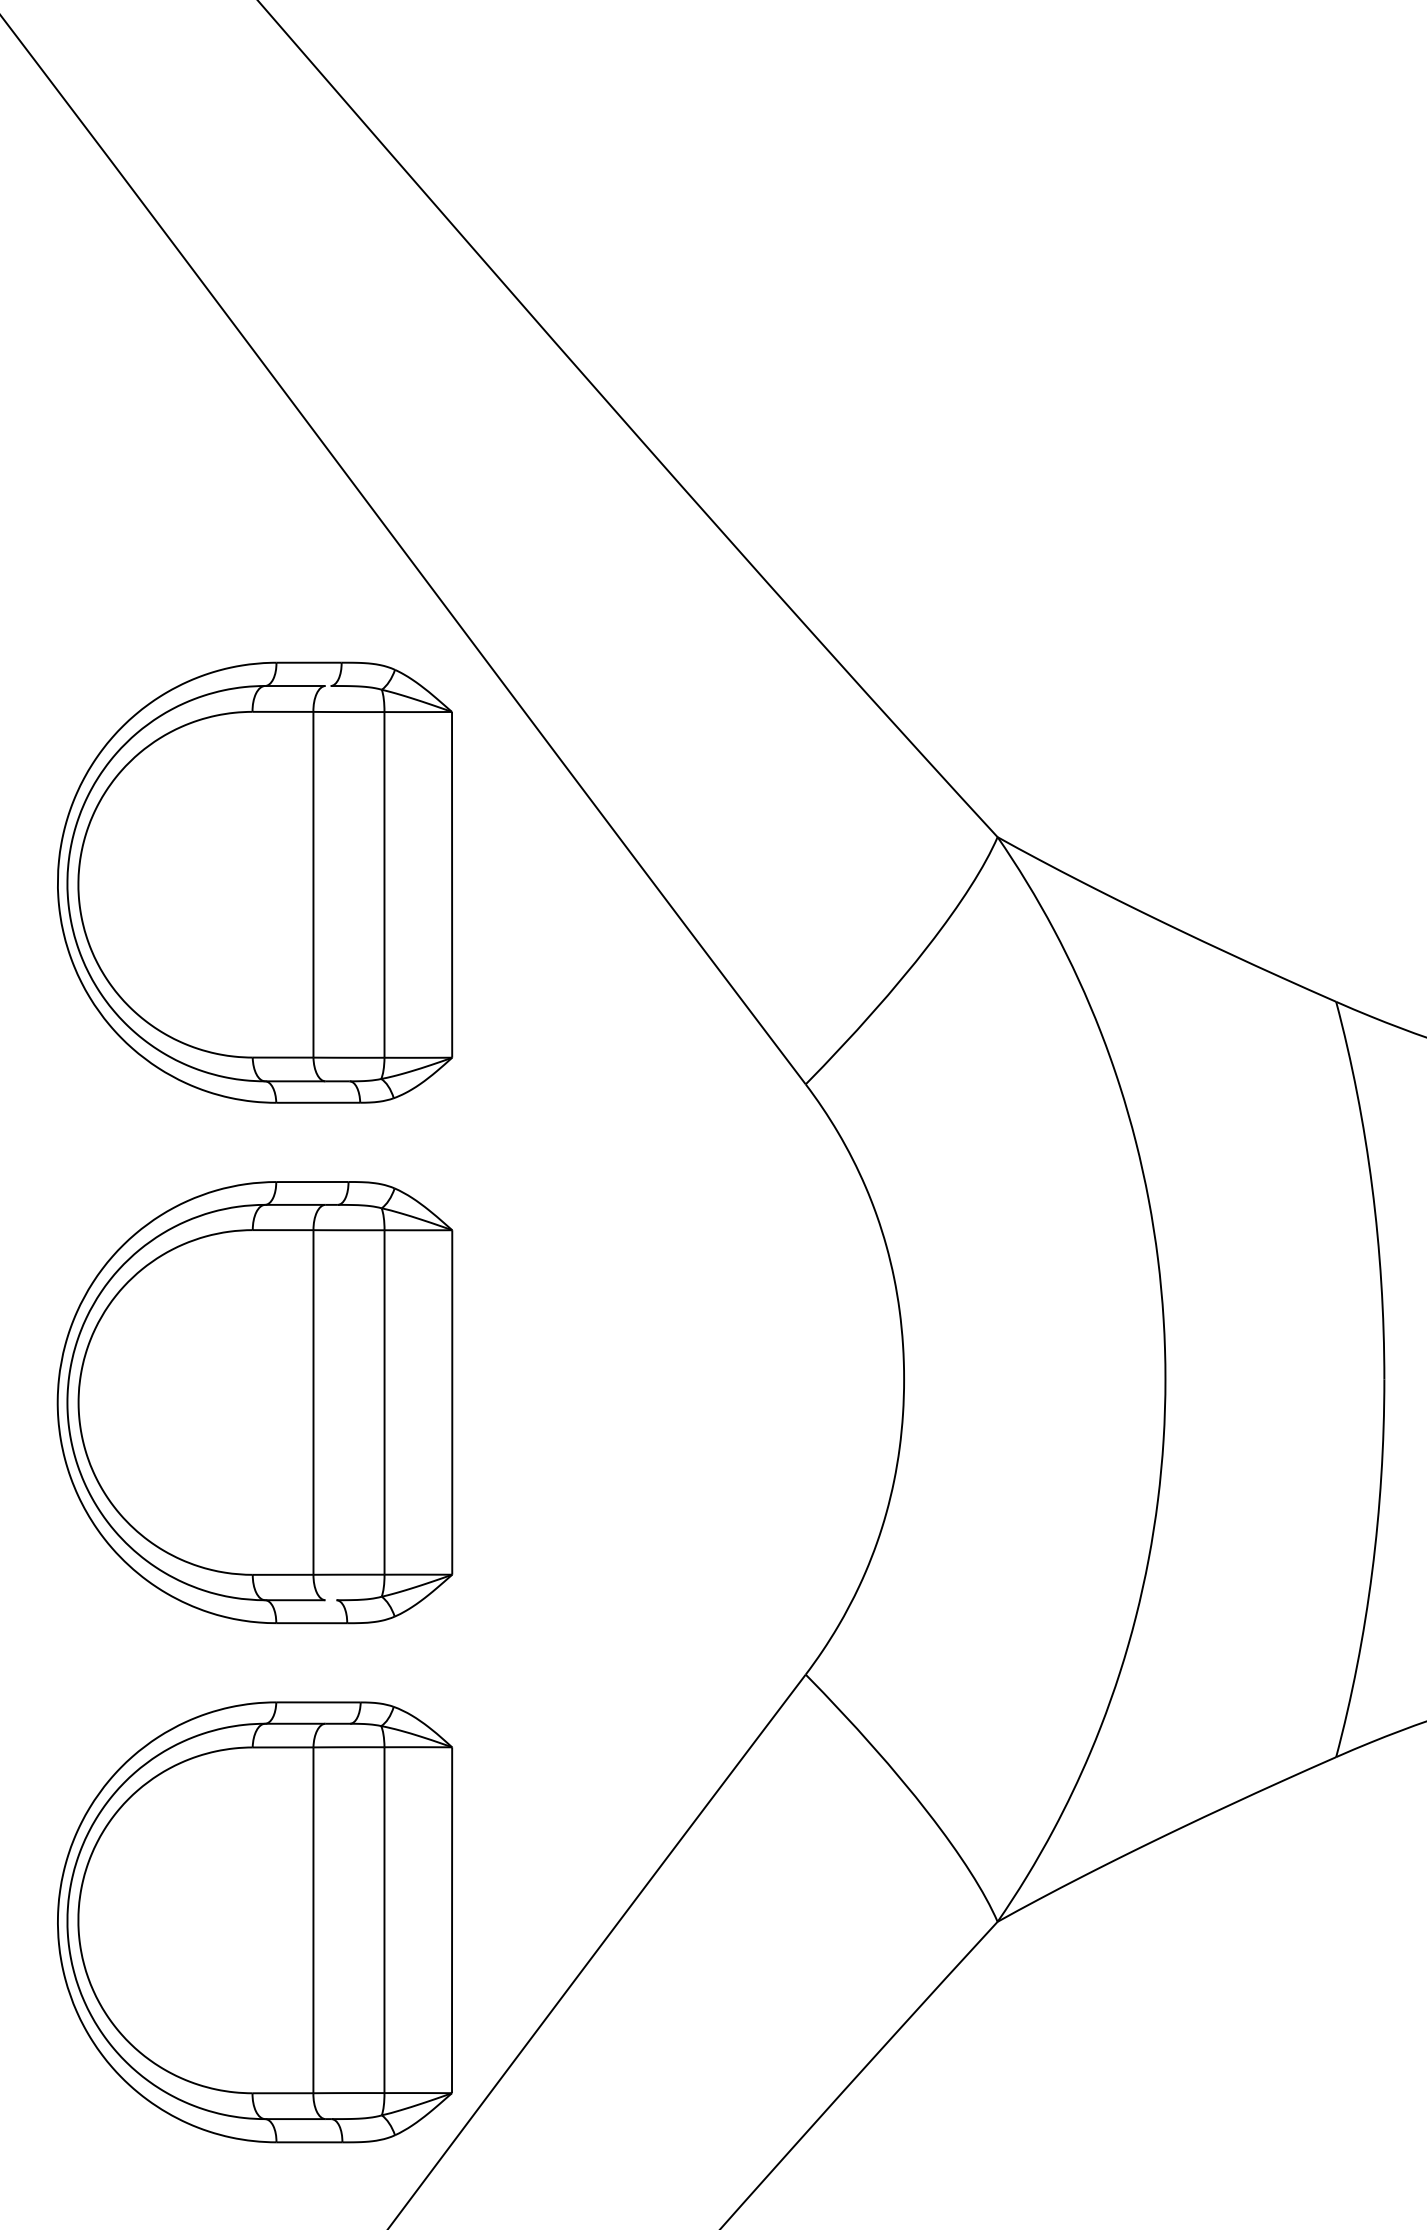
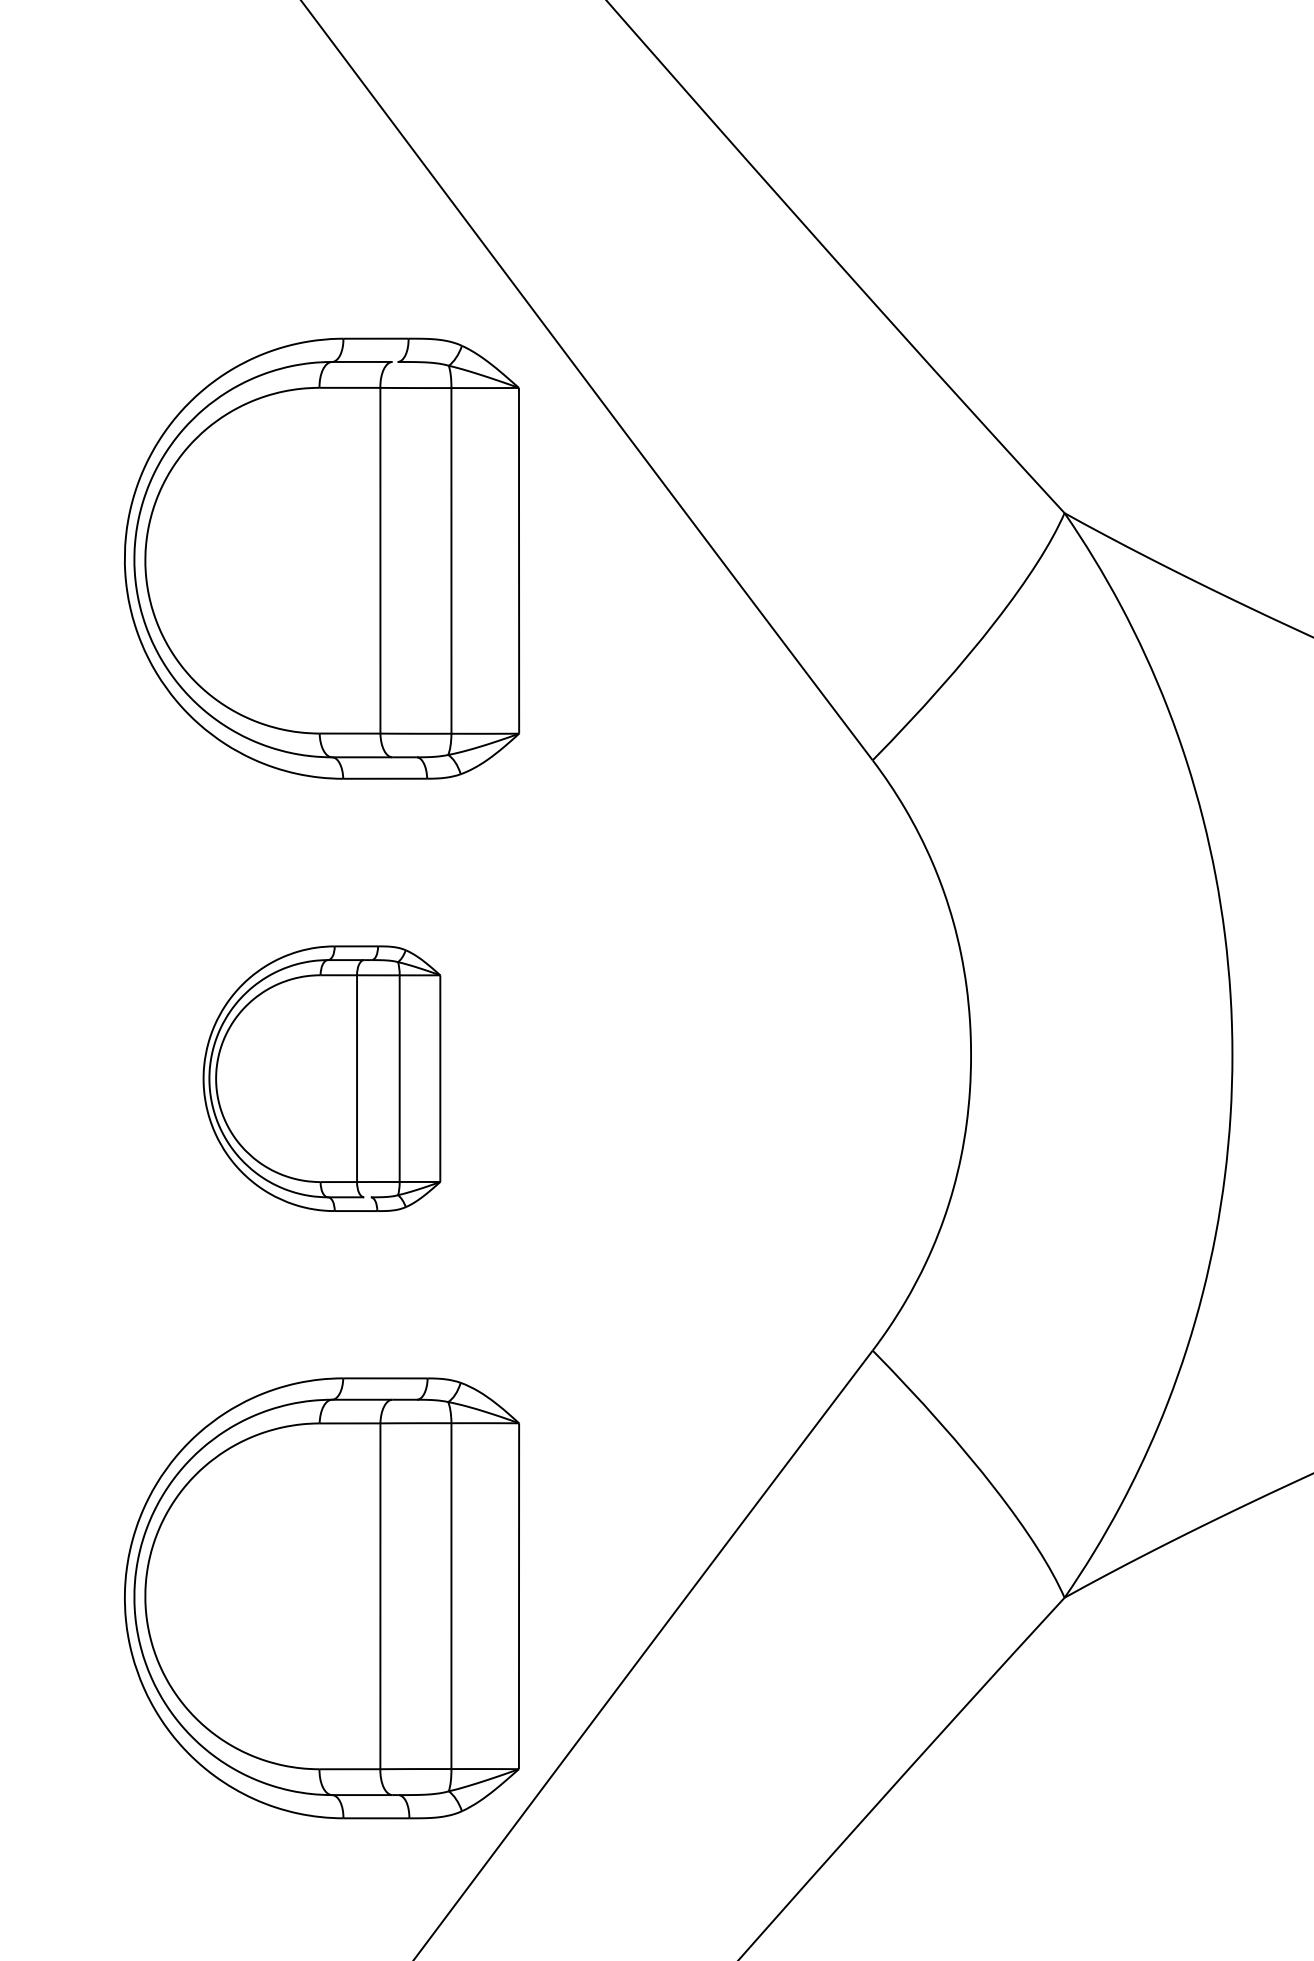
part: (254, 1402) -> (321, 1078), size x0.6

